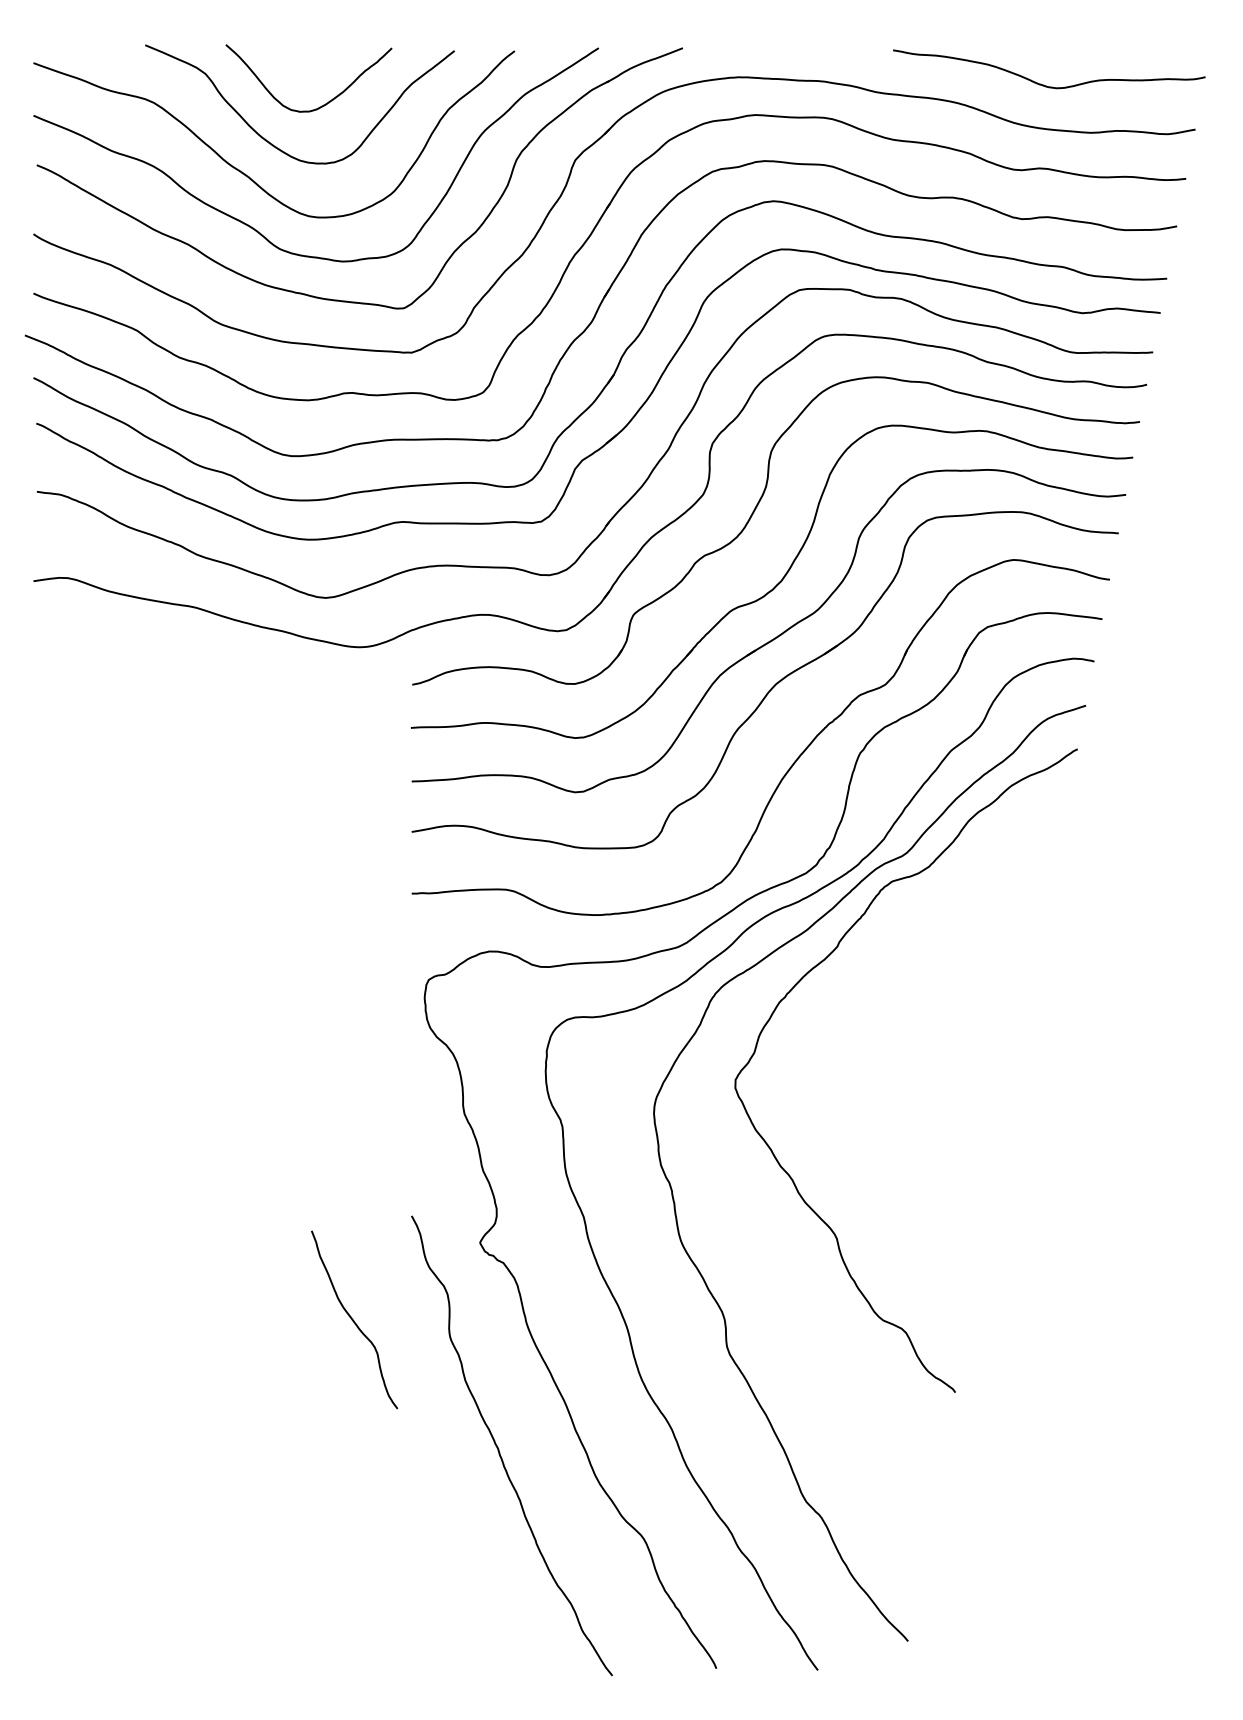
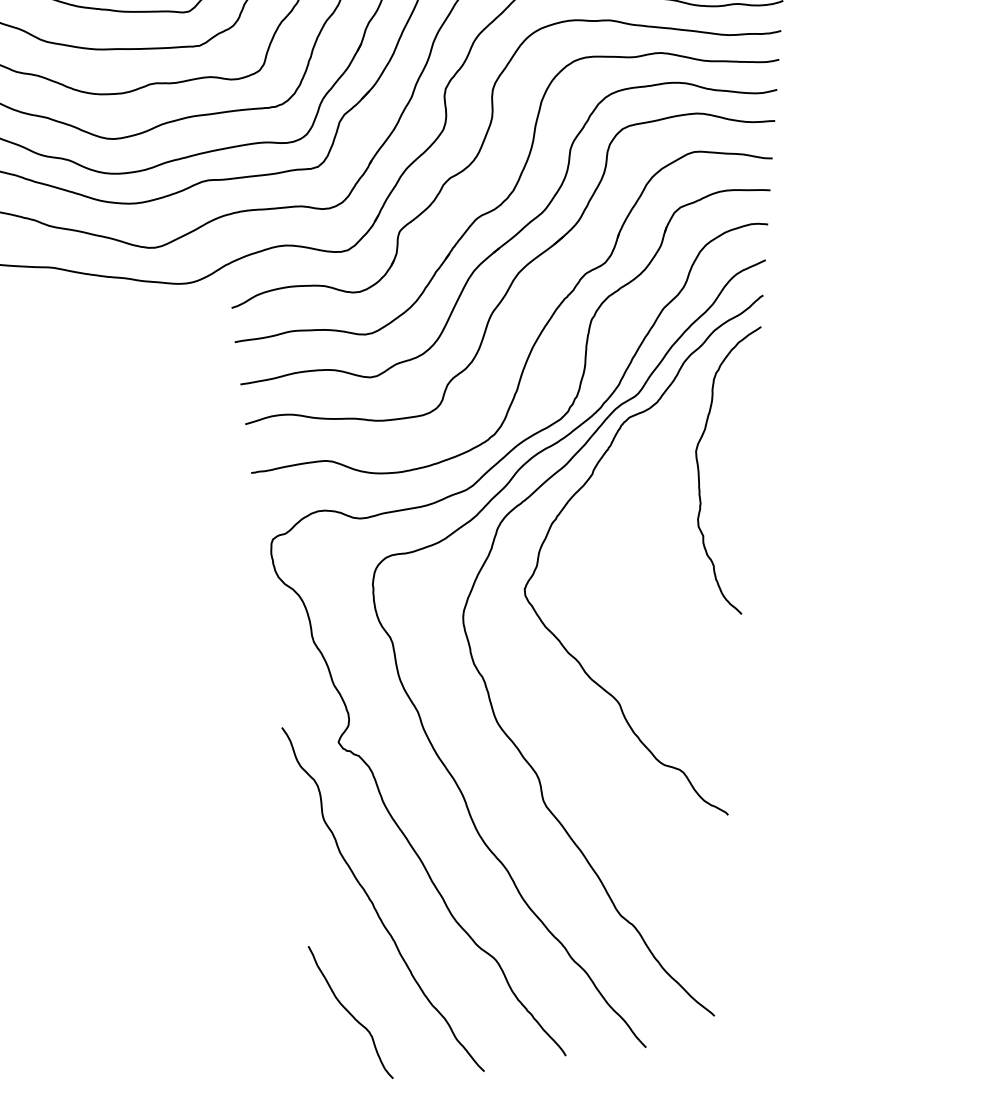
curve: (971, 960) -> (699, 472), added
curve: (353, 1319) -> (349, 1012), moved

